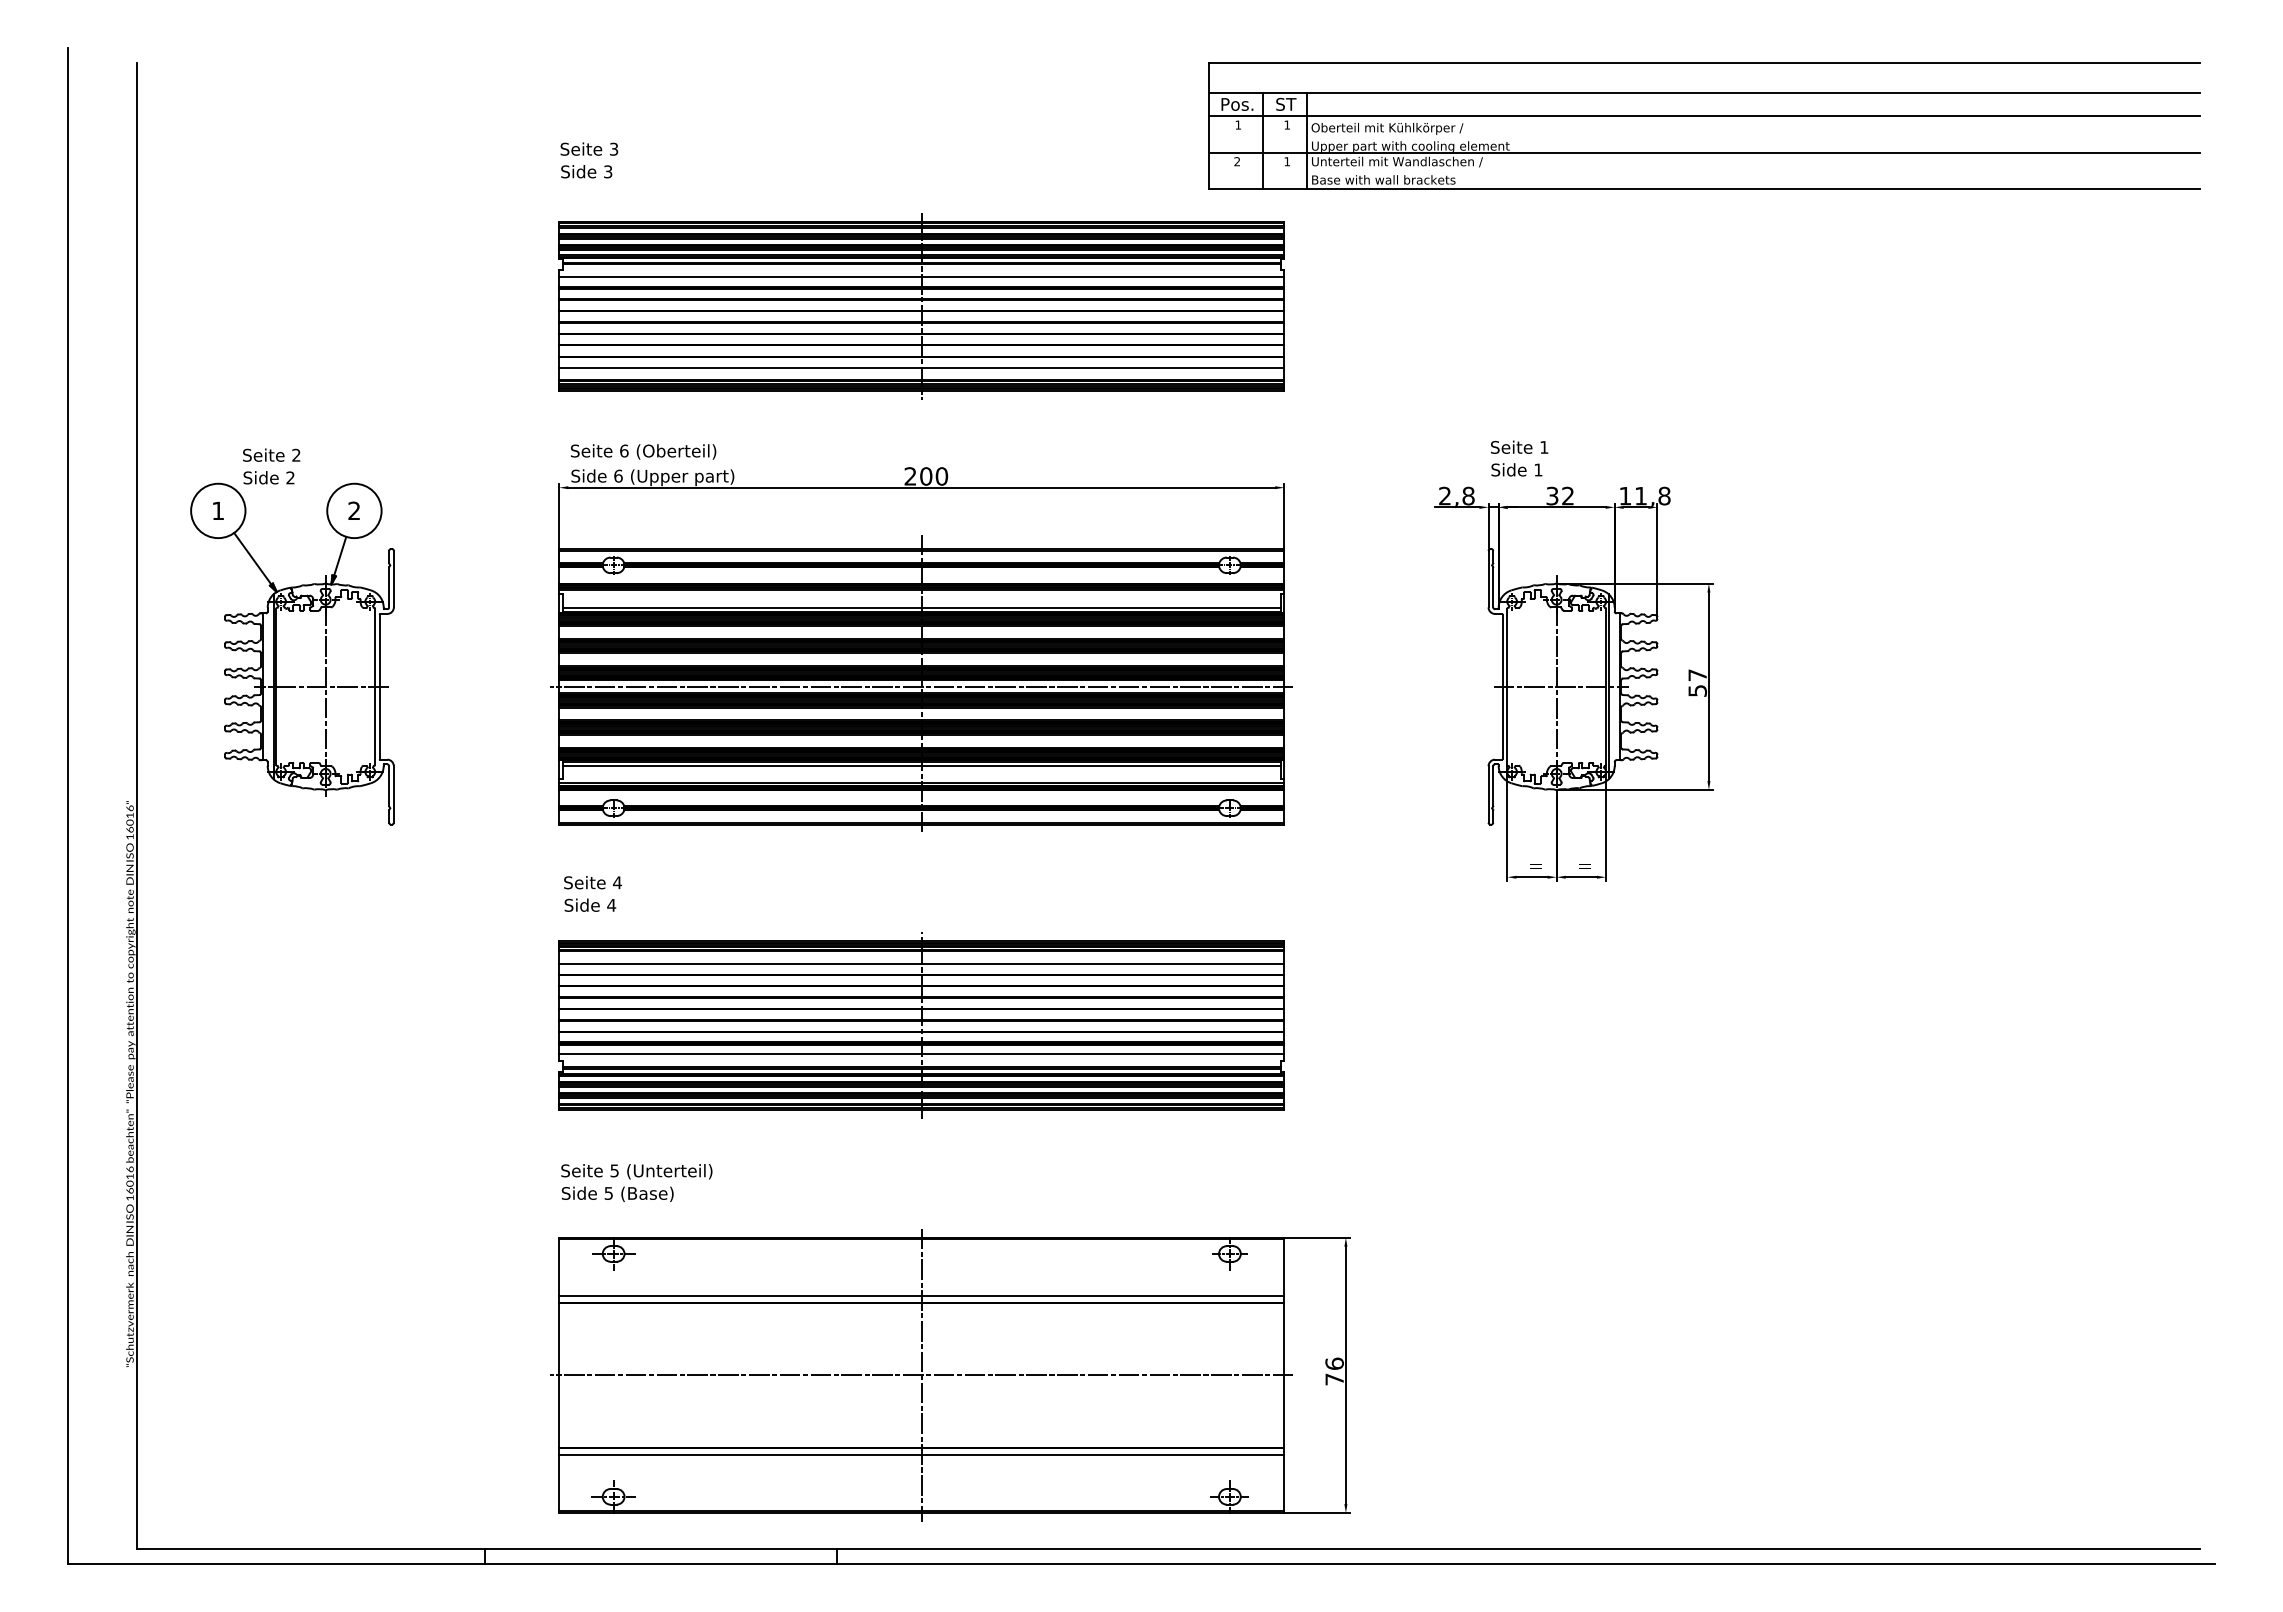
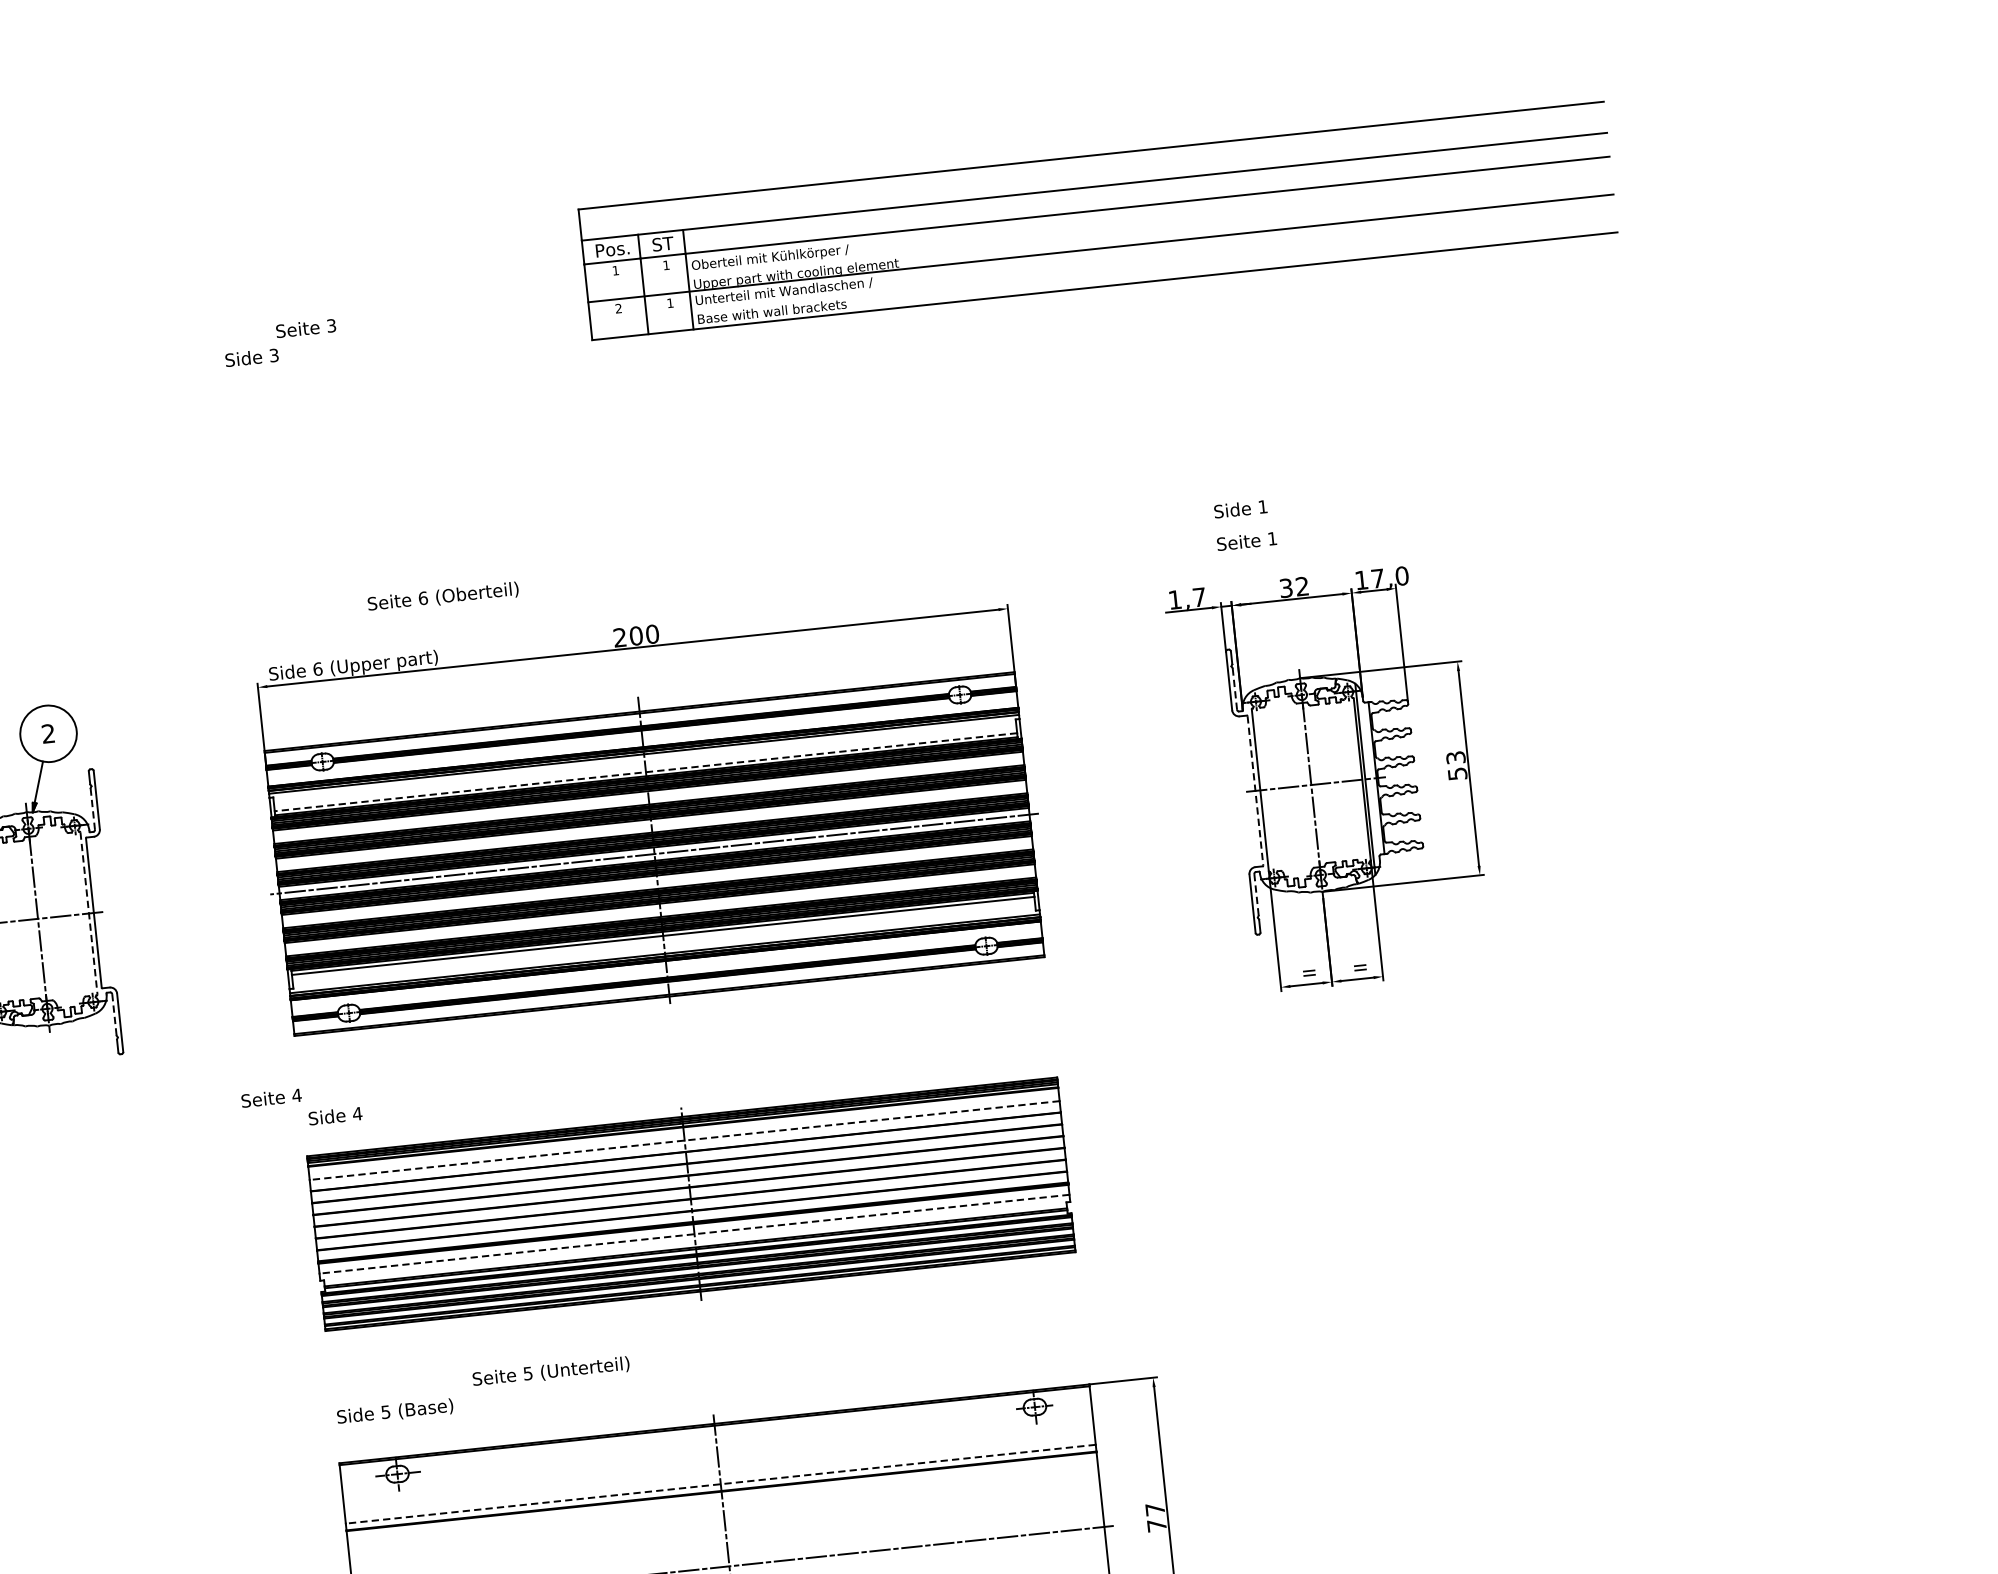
part: (1704, 116) -> (1097, 211), moved
text: (589, 148) -> (306, 327), moved
part: (921, 306) -> (612, 460), removed
text: (643, 451) -> (443, 596), moved
text: (1516, 469) -> (1240, 508), moved
text: (1456, 495) -> (1186, 598), 2,8 -> 1,7
text: (1652, 496) -> (1389, 577), 11,8 -> 17,0
line: (389, 587) -> (93, 809), solid -> dashed
line: (1493, 587) -> (1235, 689), solid -> dashed
line: (921, 607) -> (645, 772), solid -> dashed
text: (1697, 675) -> (1455, 758), 57 -> 53
line: (375, 687) -> (89, 914), solid -> dashed
line: (1502, 687) -> (1255, 791), solid -> dashed
line: (389, 786) -> (114, 1015), solid -> dashed
line: (1493, 786) -> (1256, 895), solid -> dashed
text: (592, 882) -> (271, 1097), moved
line: (921, 963) -> (684, 1140), solid -> dashed
line: (921, 1054) -> (694, 1234), solid -> dashed
text: (636, 1171) -> (550, 1371), moved
line: (921, 1296) -> (720, 1484), solid -> dashed
text: (1334, 1363) -> (1155, 1509), 76 -> 77

